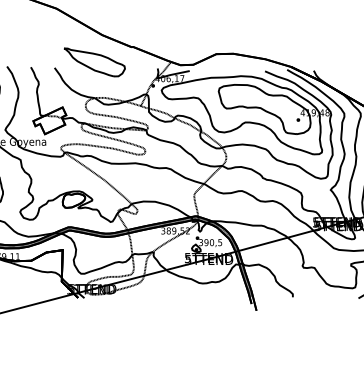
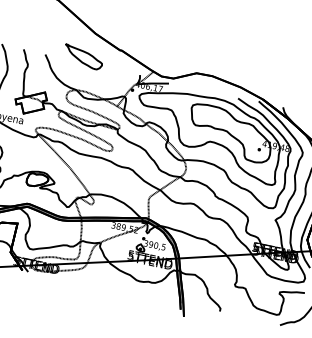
part: (94, 62) -> (83, 57), size x0.7

